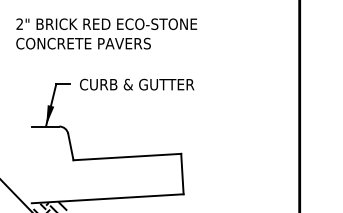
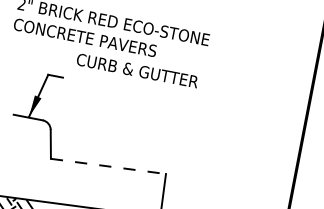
text: (137, 84) -> (137, 70), moved
line: (127, 157) -> (108, 166), solid -> dashed

